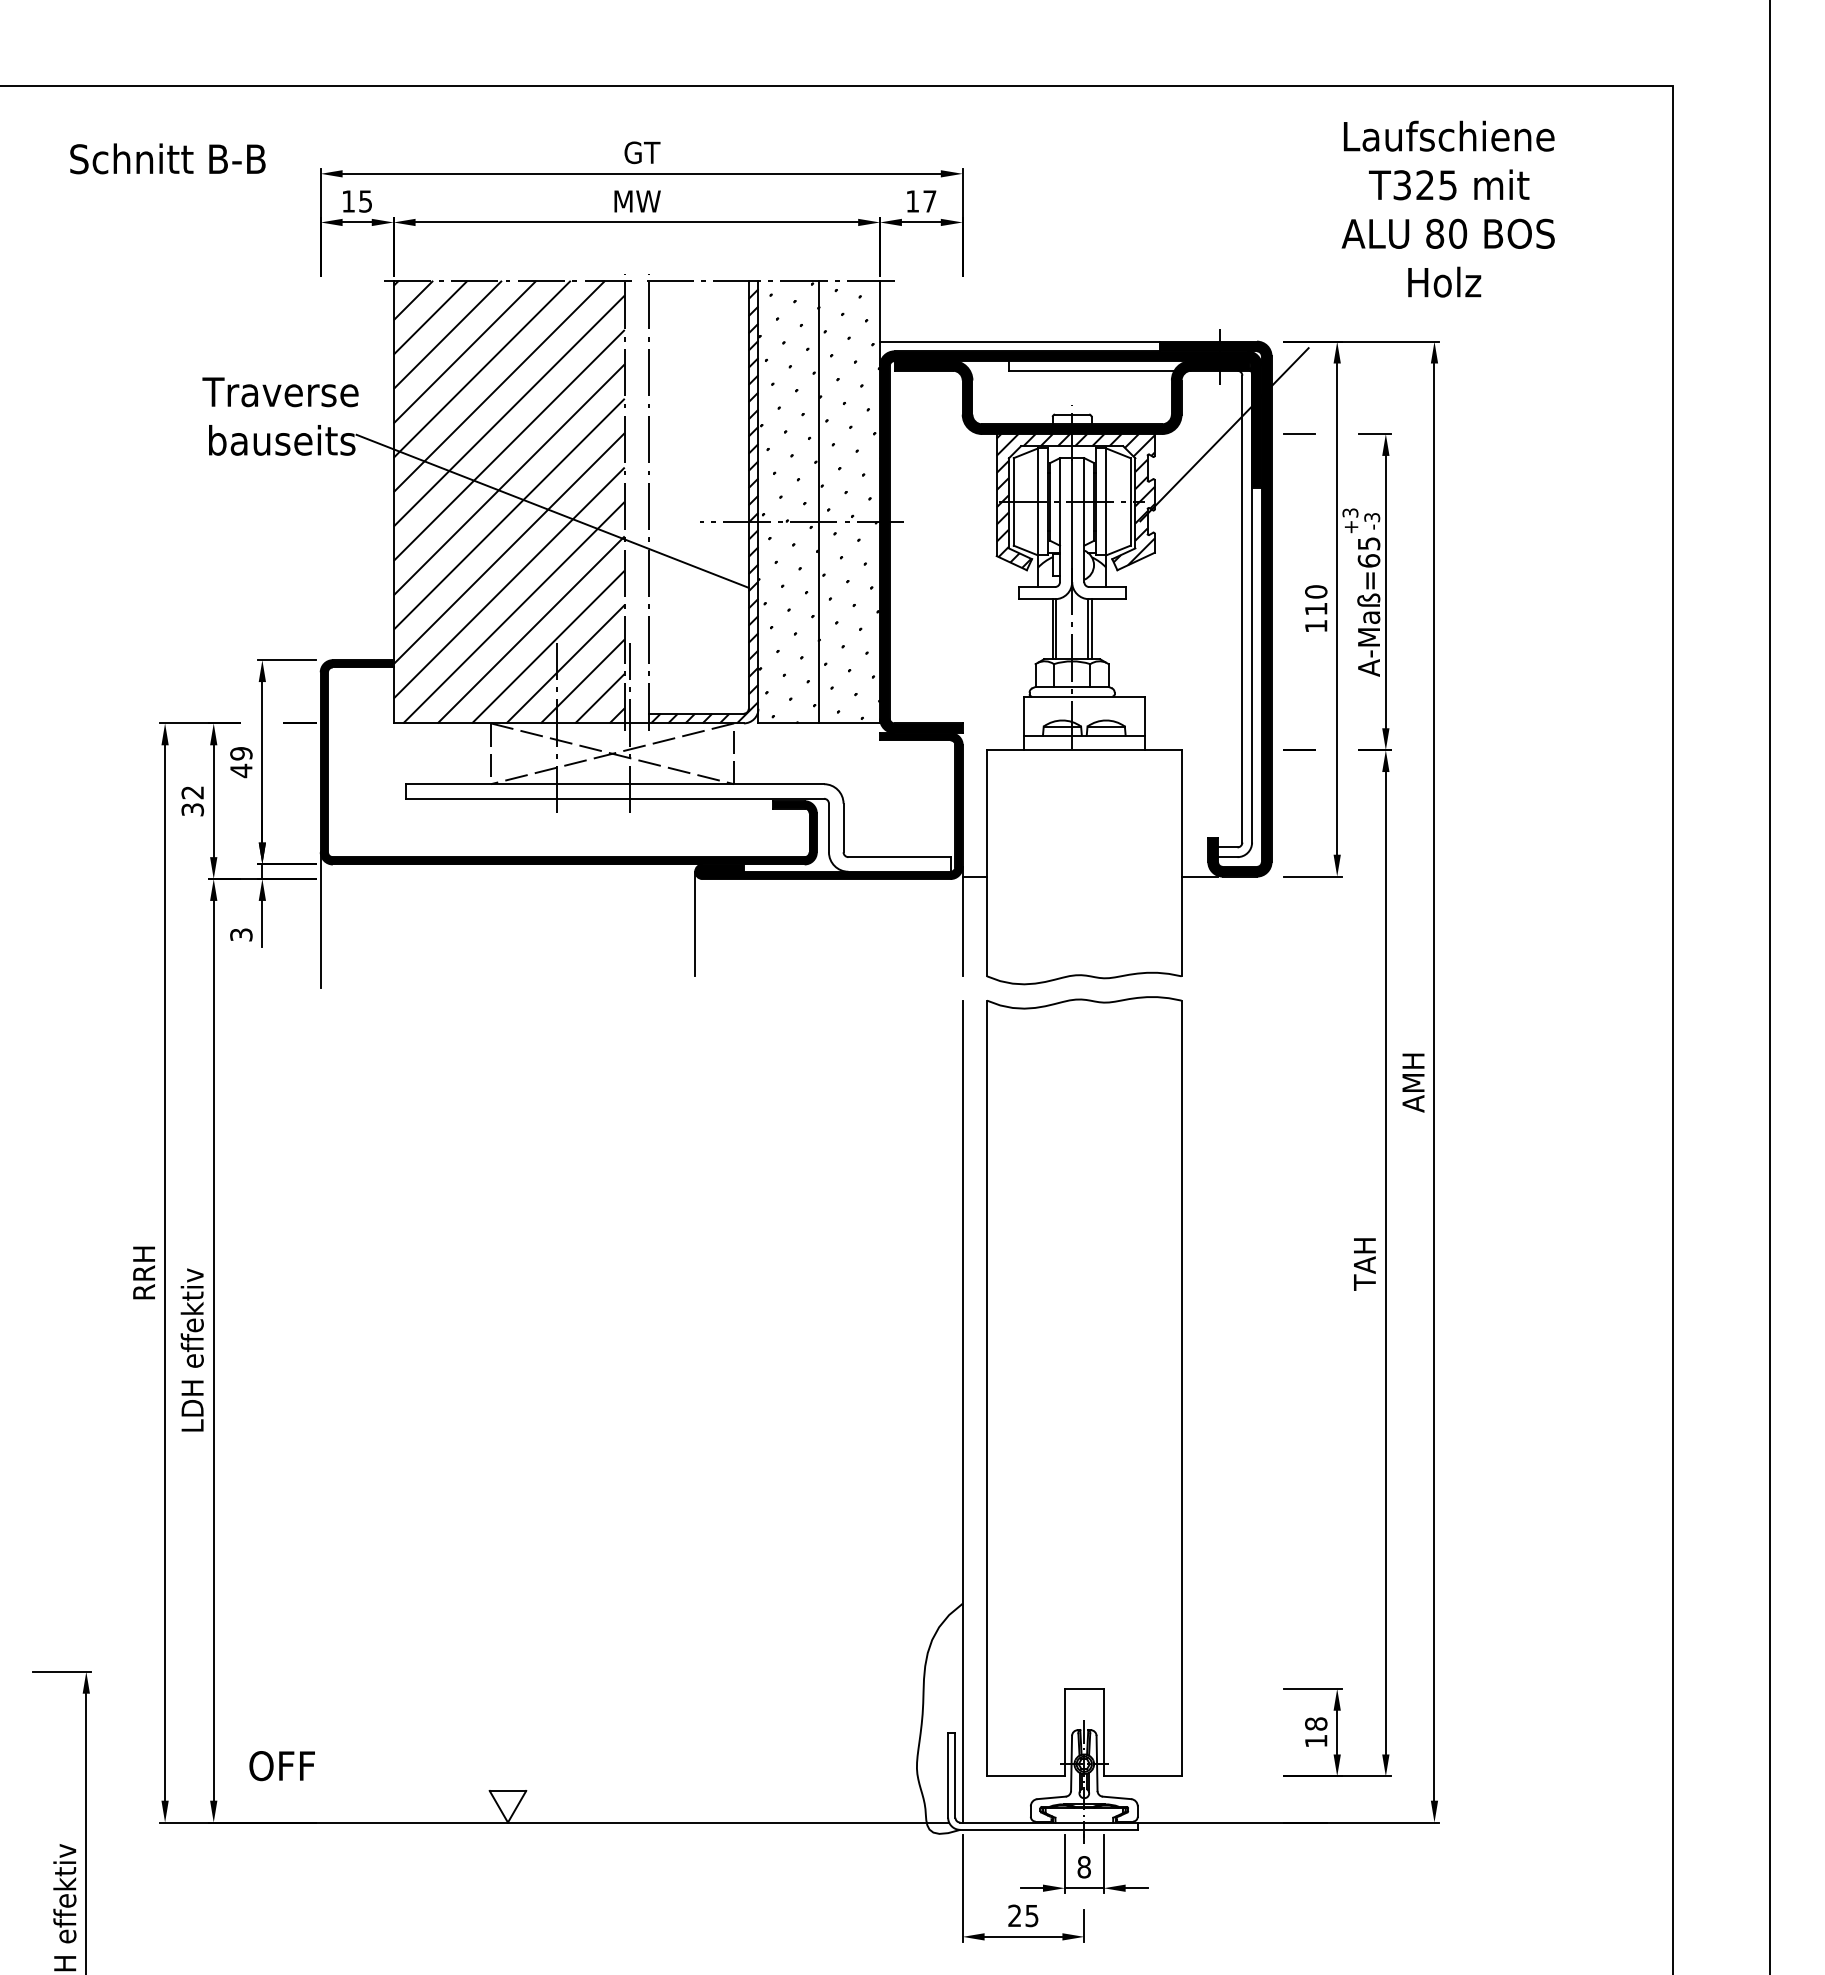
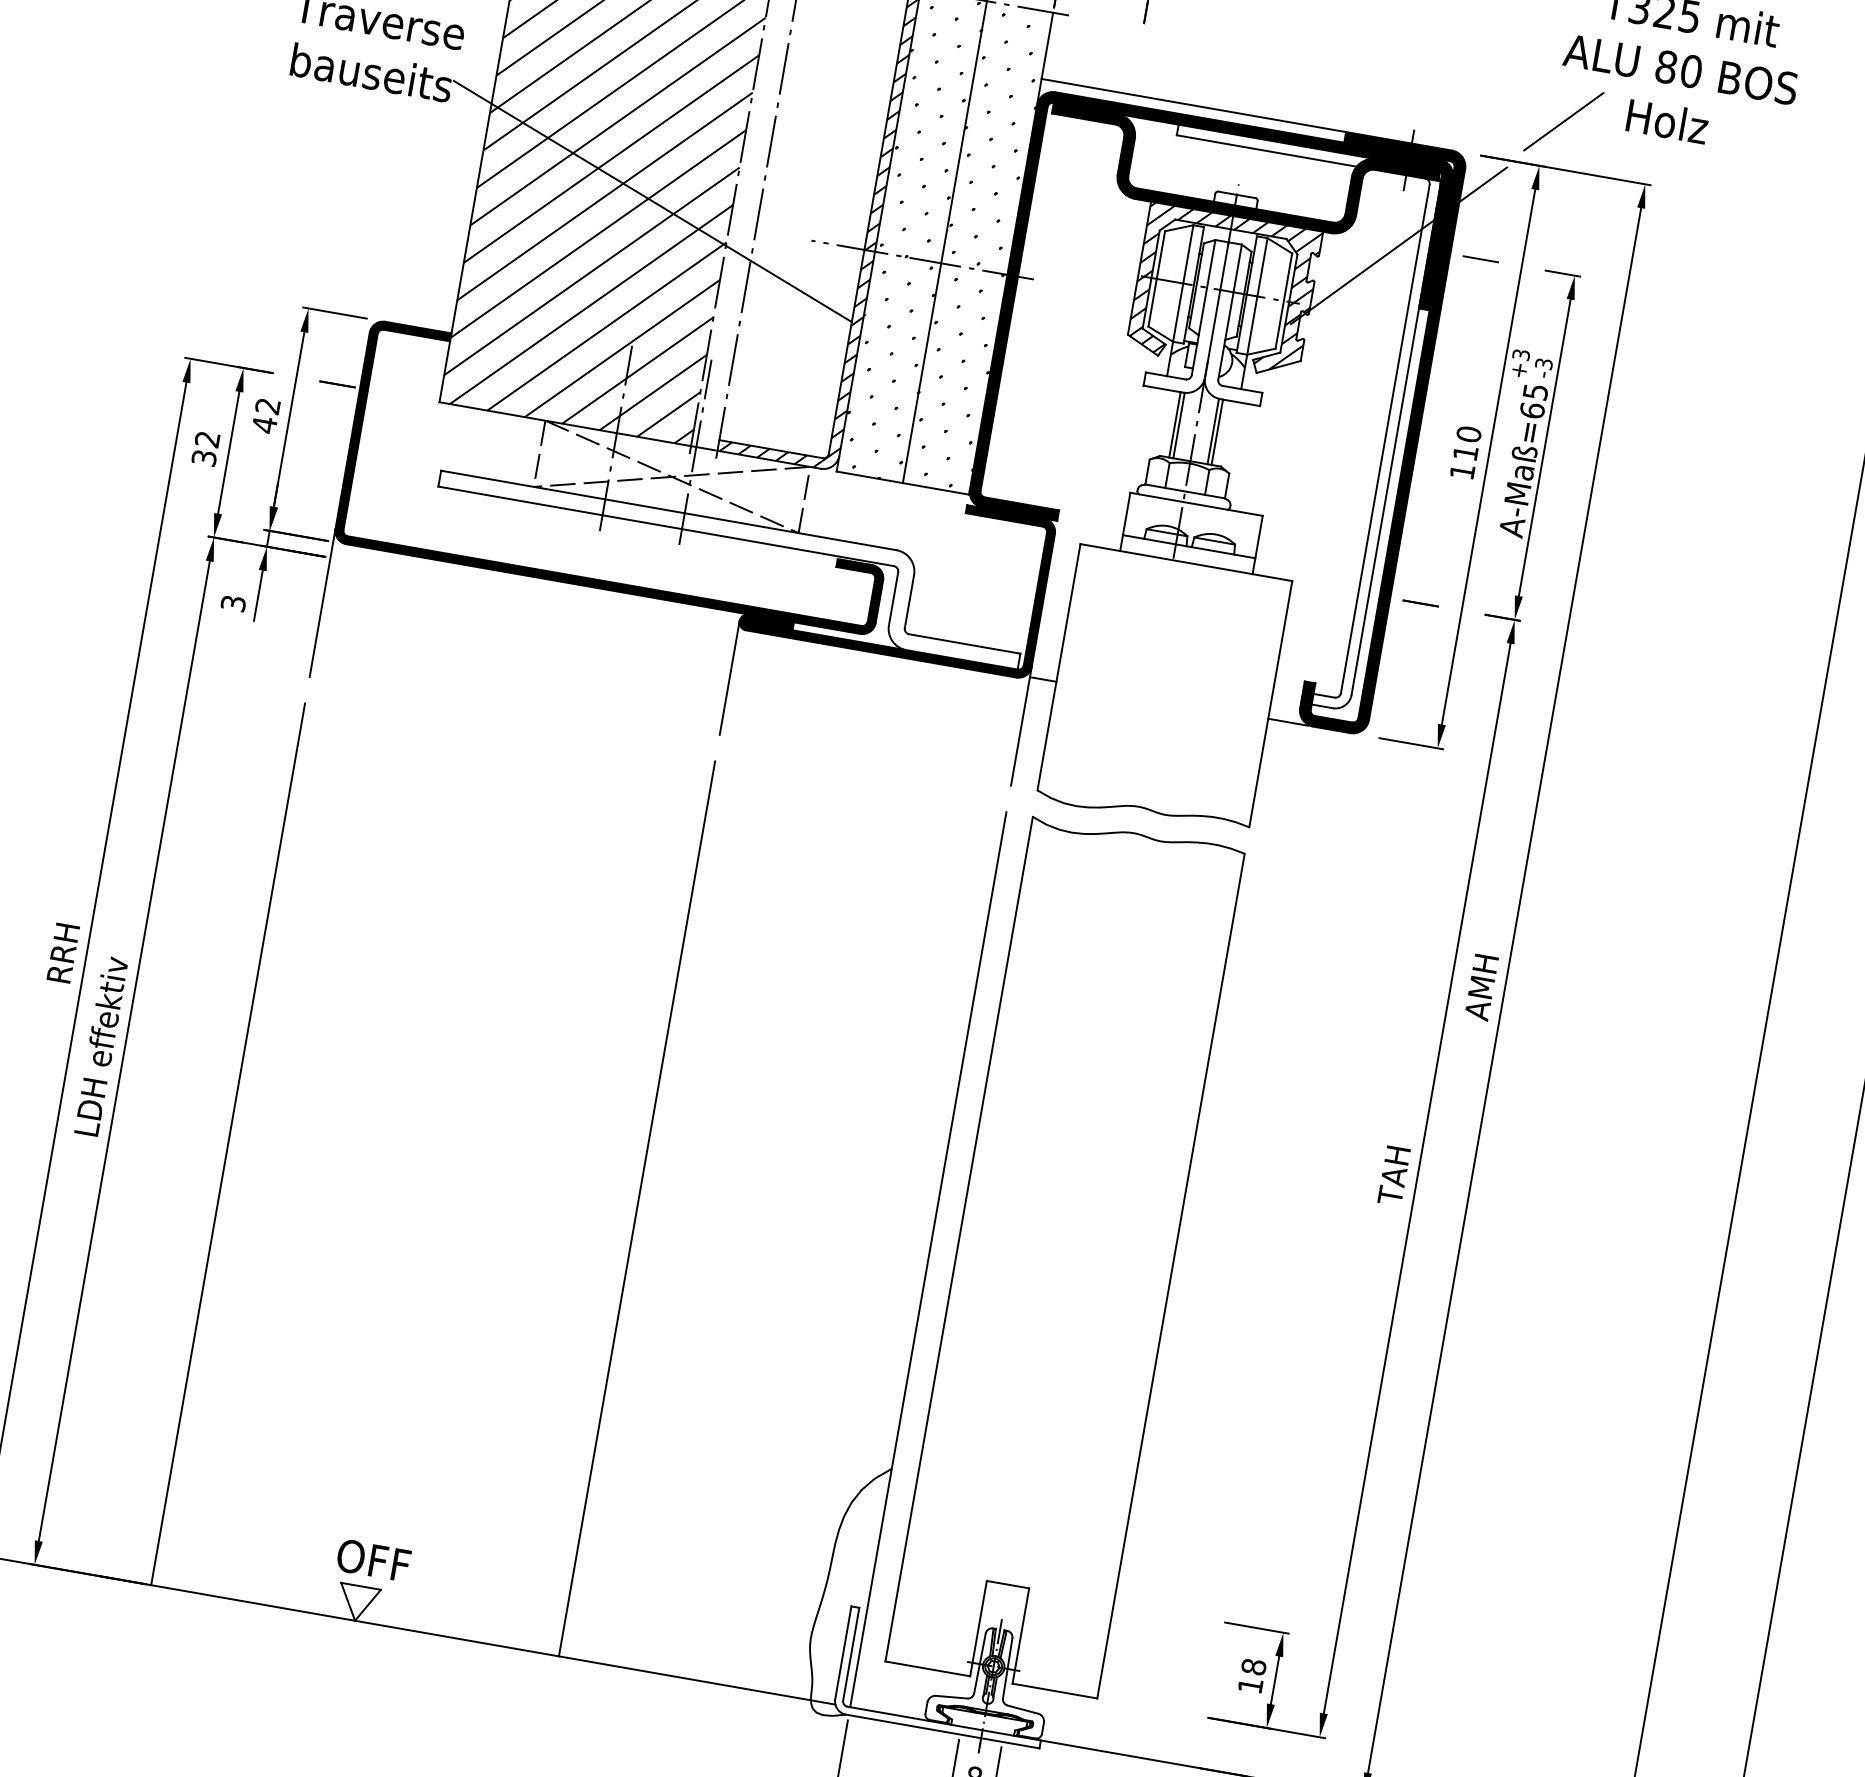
line: (1352, 298) -> (1564, 121), added
text: (241, 753) -> (268, 406), 49 -> 42
line: (695, 1411) -> (637, 1208), added
line: (320, 1417) -> (227, 1144), added
text: (281, 1766) -> (372, 1560), moved

